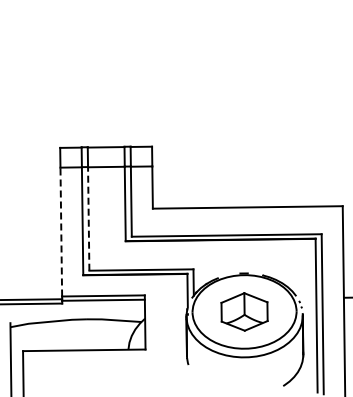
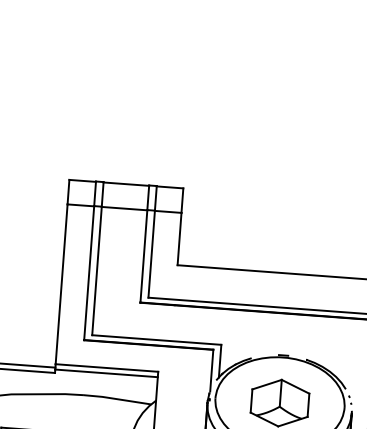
line: (88, 218) -> (96, 270), dashed -> solid
line: (61, 231) -> (61, 283), dashed -> solid

